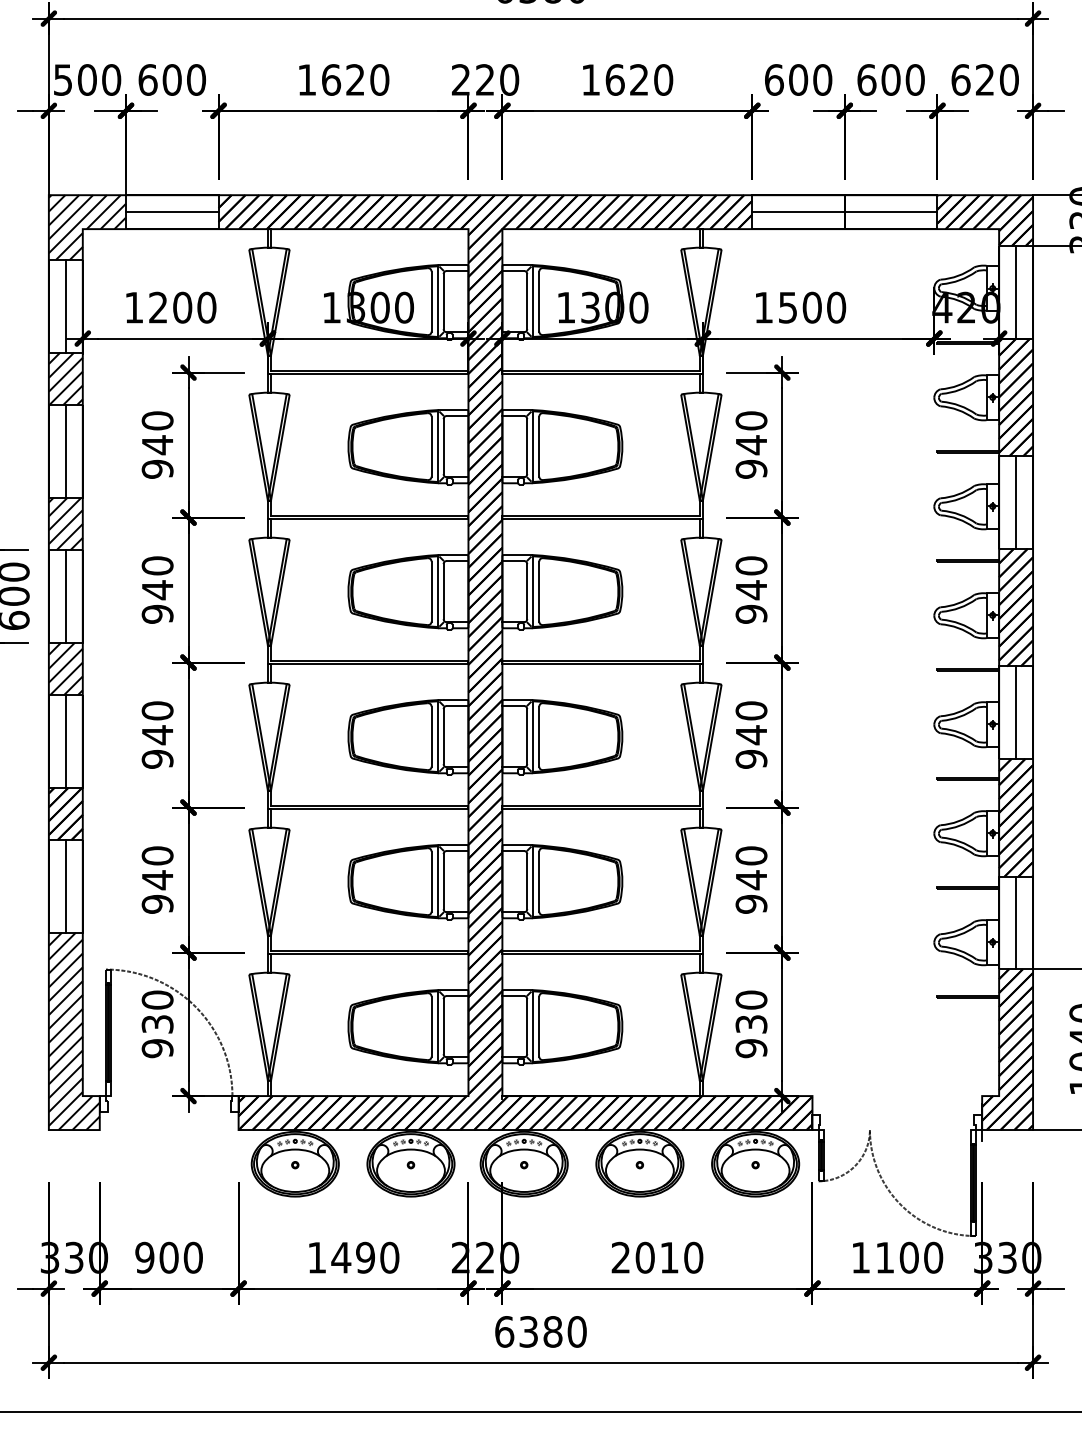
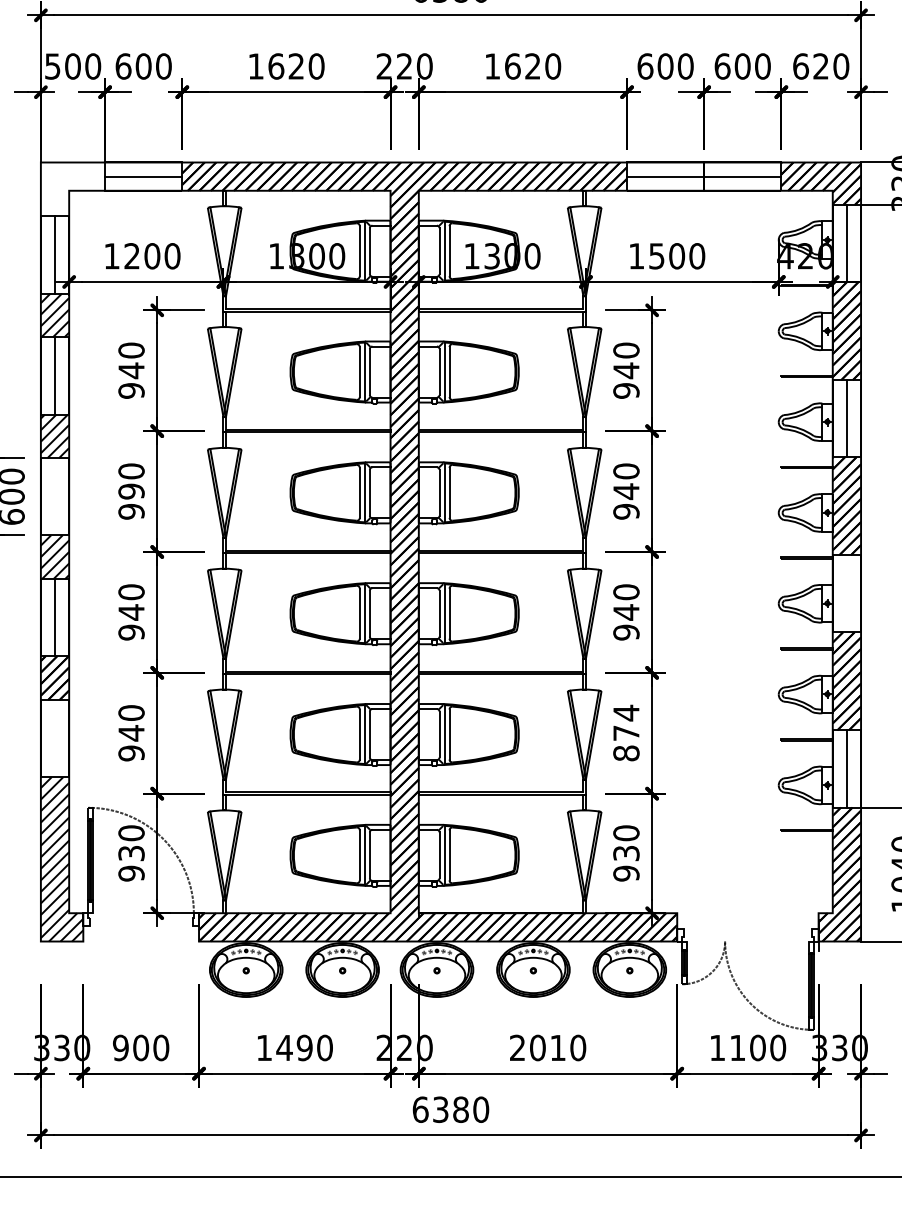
hatch: (86, 227) -> (72, 189), removed
text: (157, 590) -> (131, 491), 940 -> 990
line: (66, 596) -> (55, 496), removed
line: (1015, 712) -> (846, 593), removed
text: (751, 879) -> (626, 732), 940 -> 874
line: (66, 886) -> (55, 738), removed

